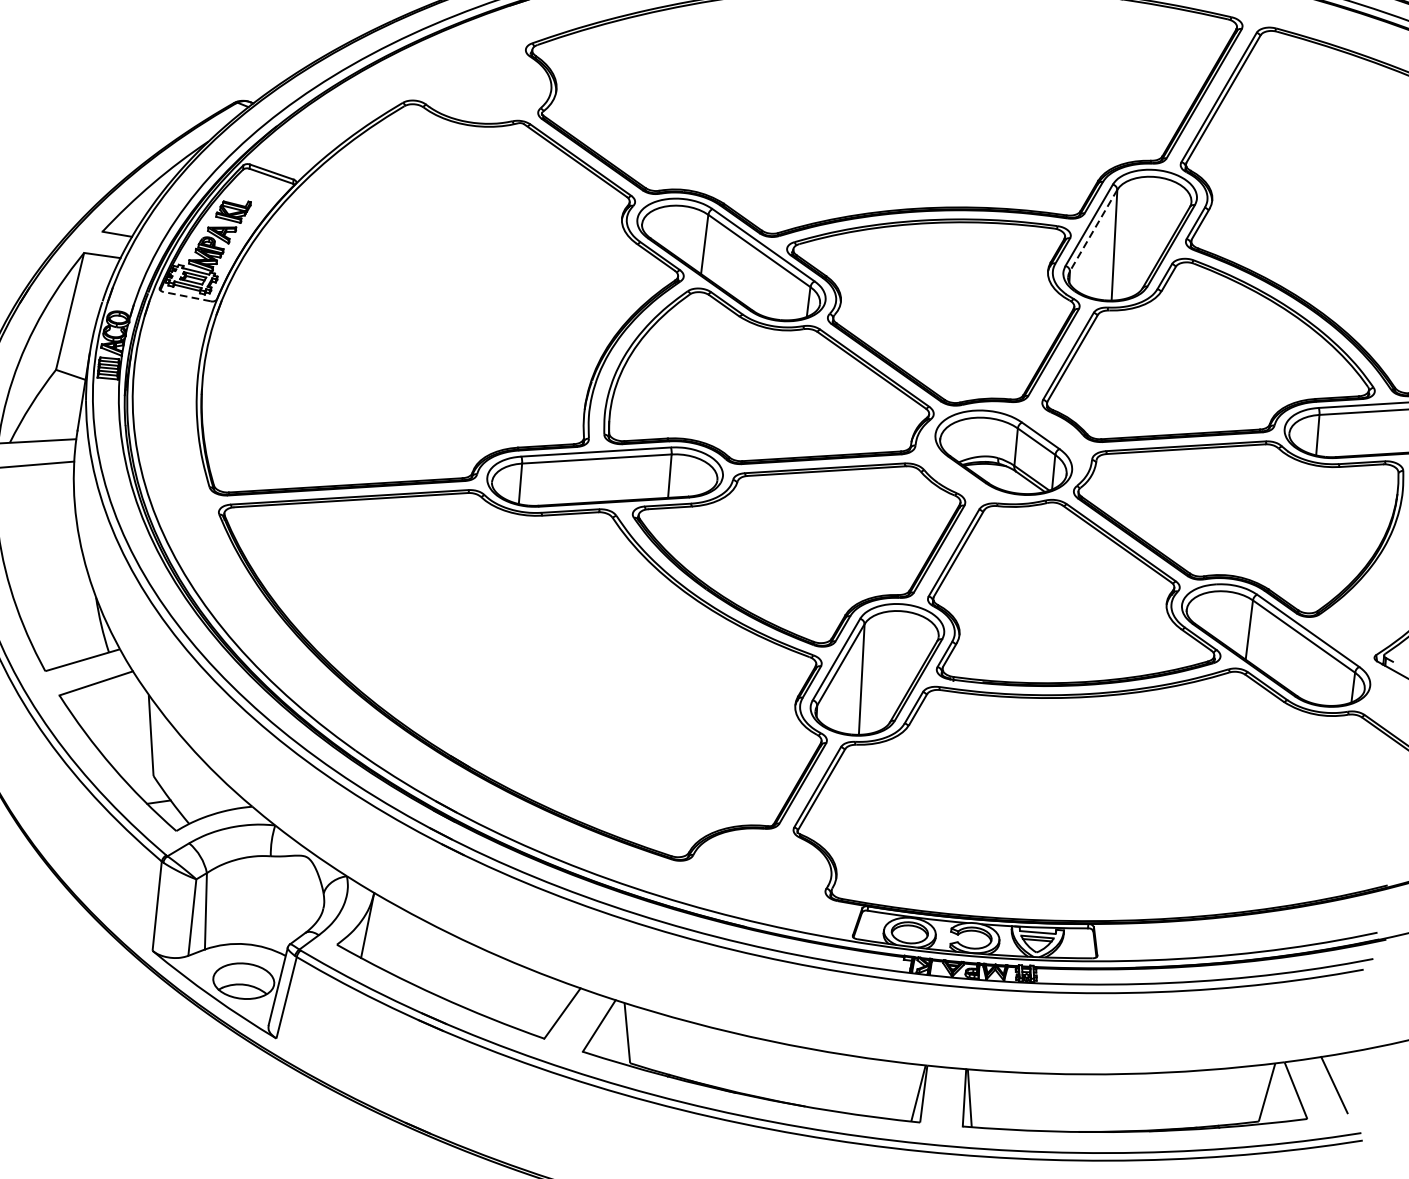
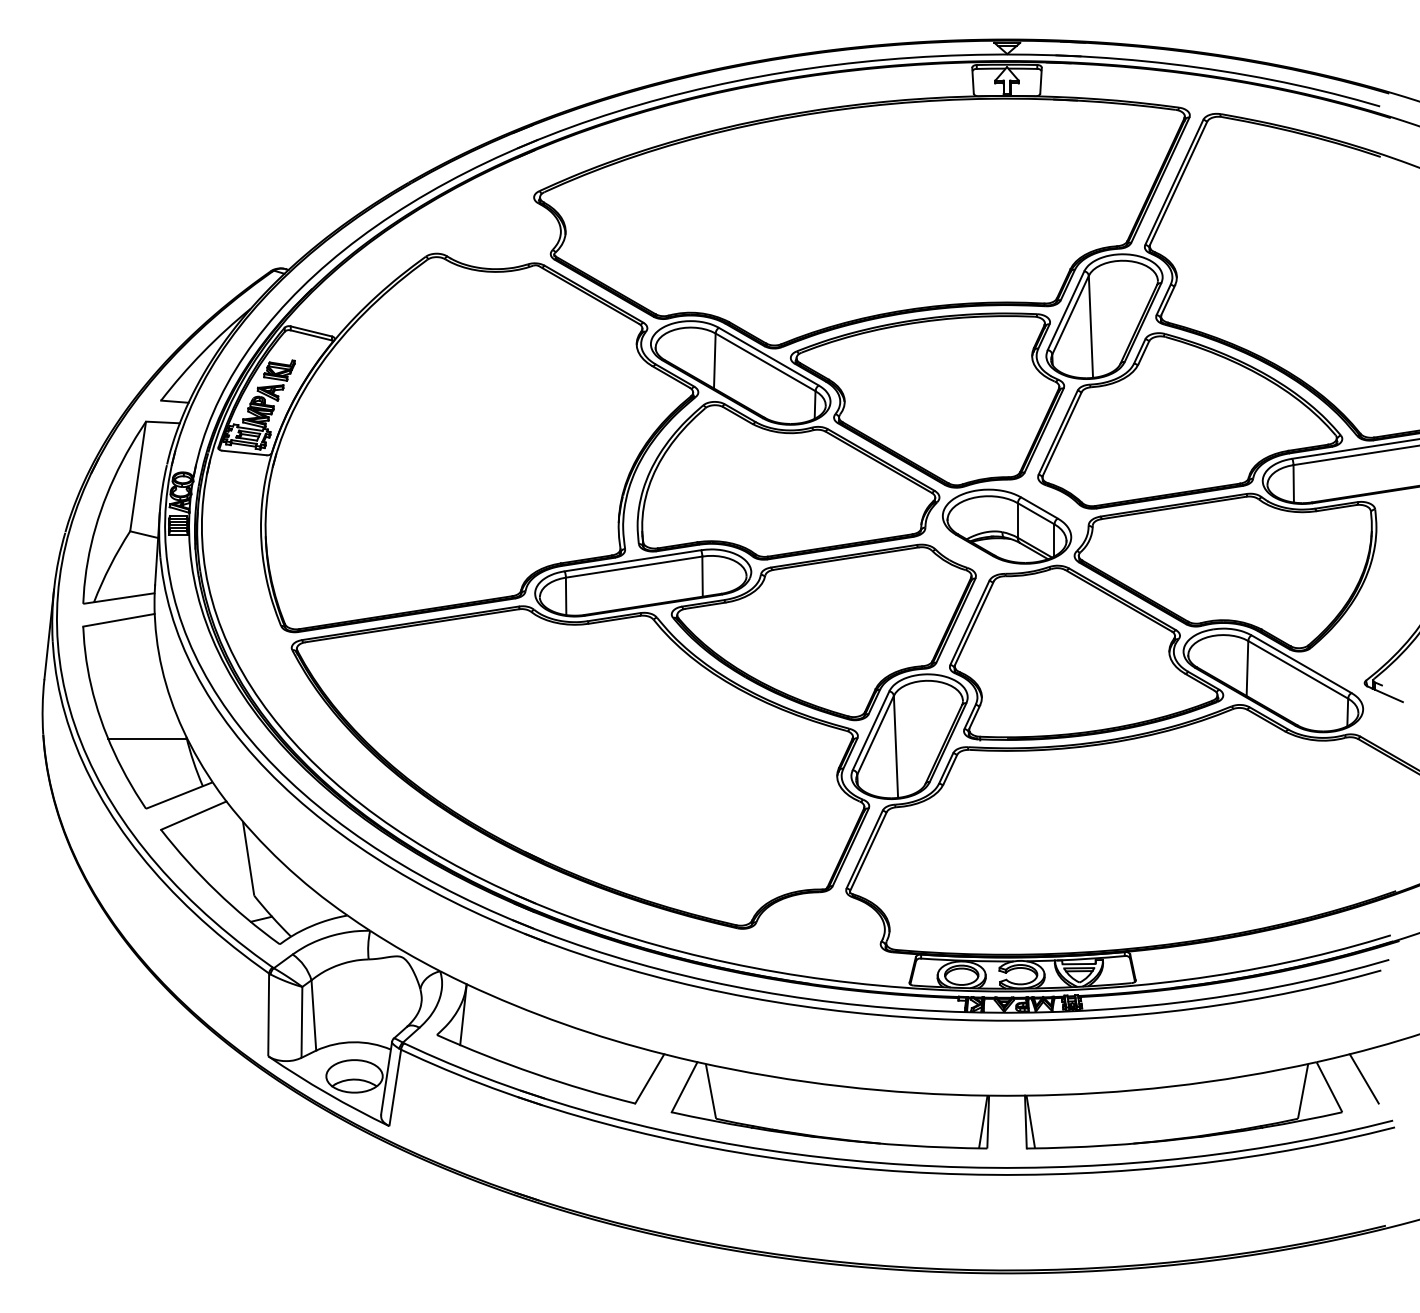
line: (1093, 230) -> (1070, 315), dashed -> solid
line: (186, 296) -> (243, 452), dashed -> solid
line: (53, 596) -> (147, 739), added

